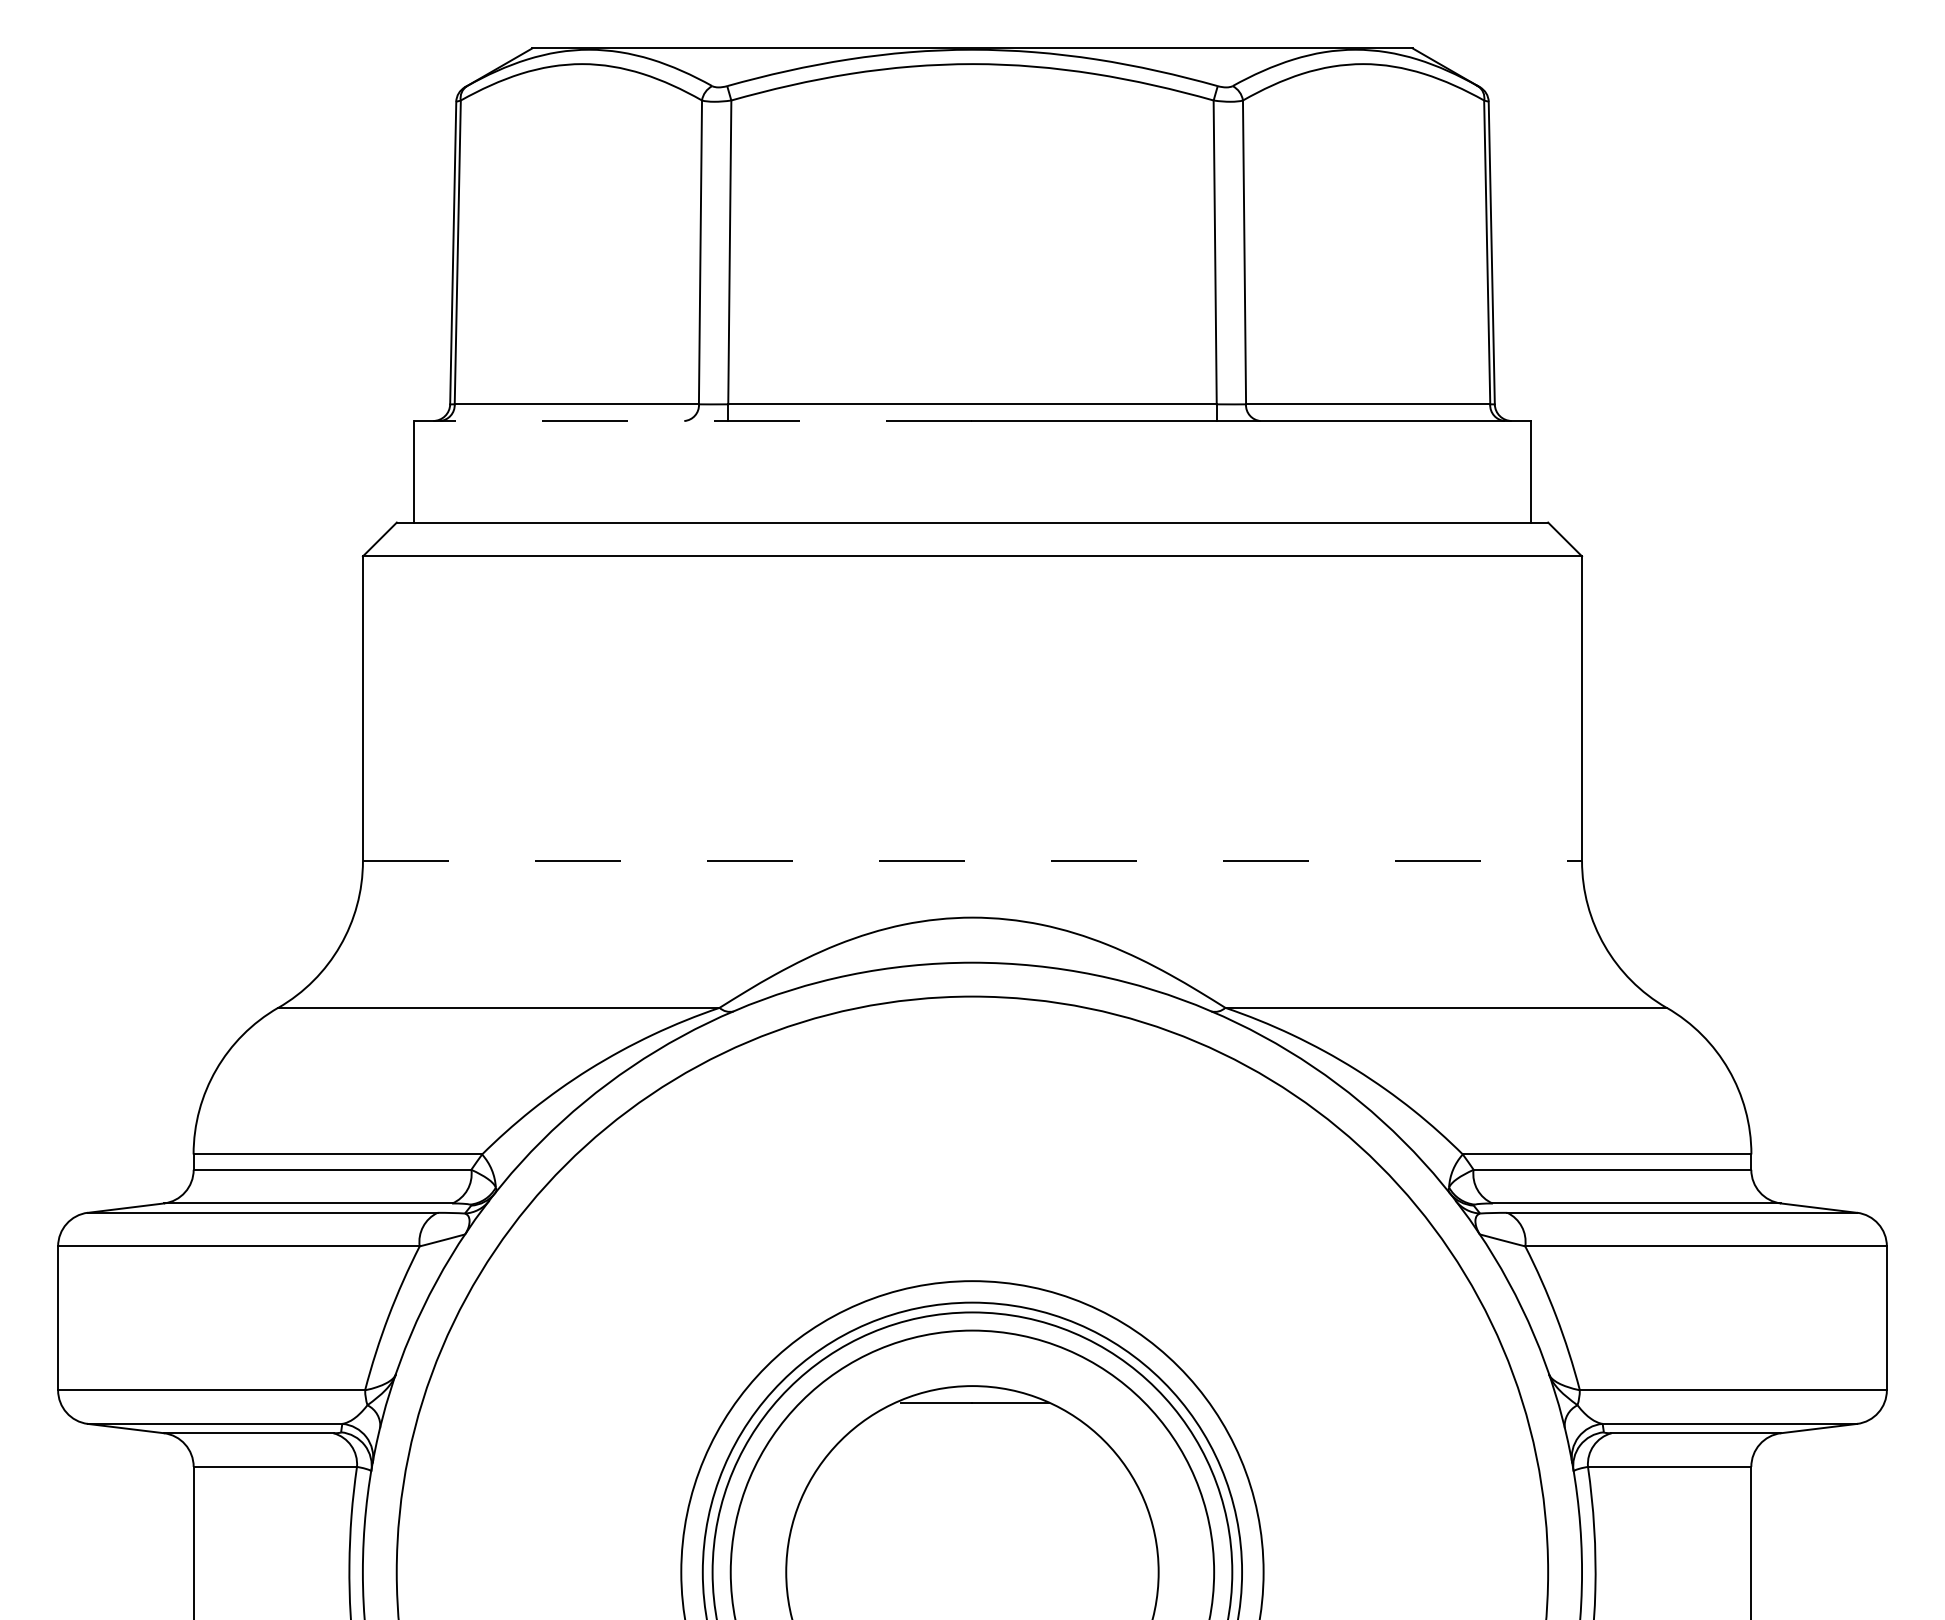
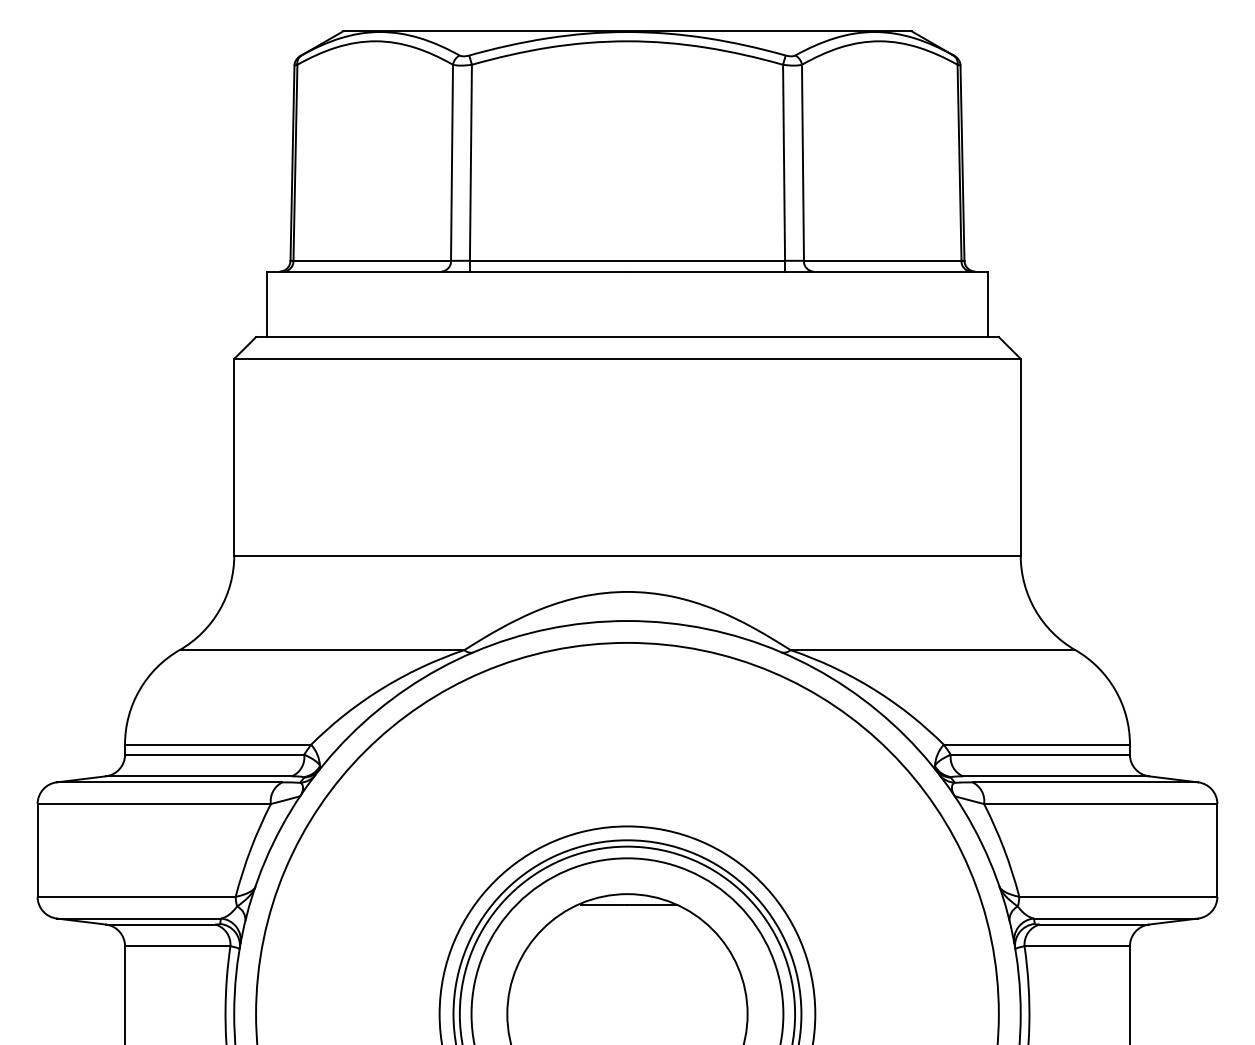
line: (691, 420) -> (446, 271), dashed -> solid
line: (974, 861) -> (628, 555), dashed -> solid

